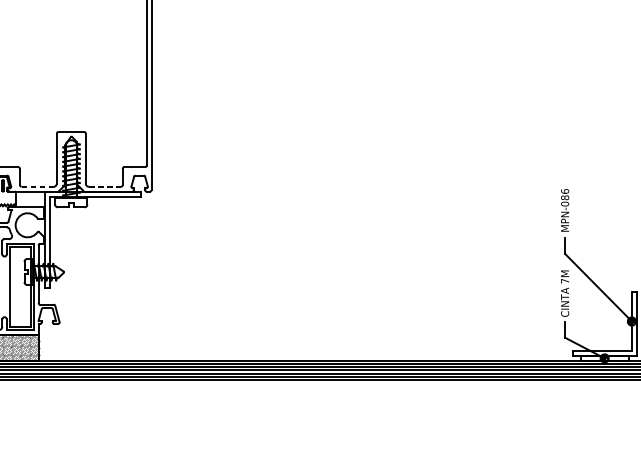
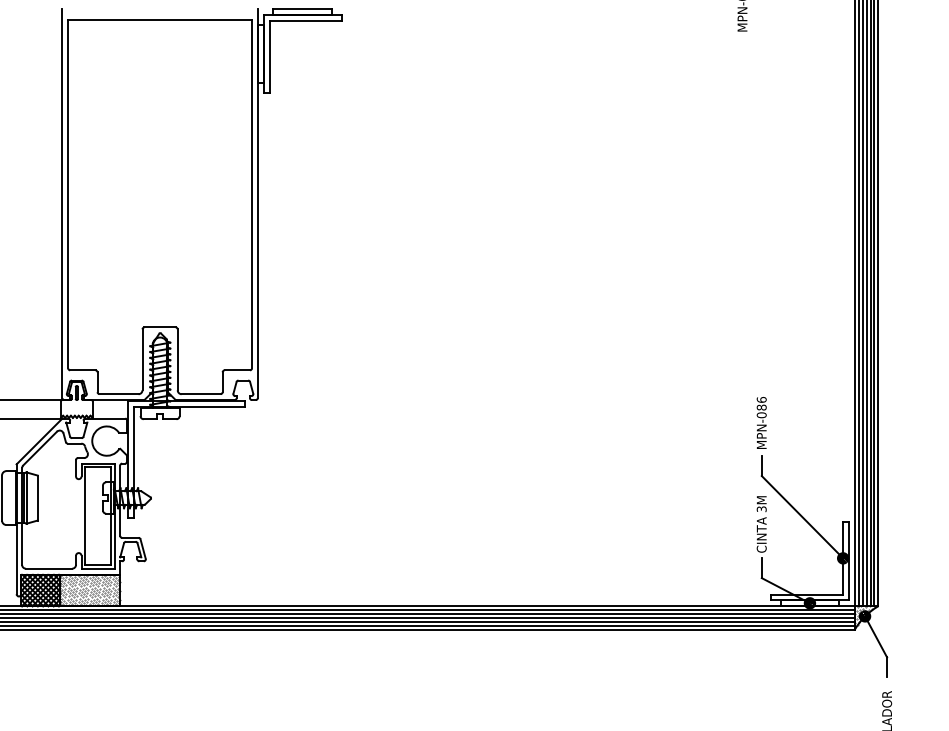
line: (38, 187) -> (119, 394), dashed -> solid
line: (105, 187) -> (201, 394), dashed -> solid
text: (564, 281) -> (761, 509), 7M -> 3M

